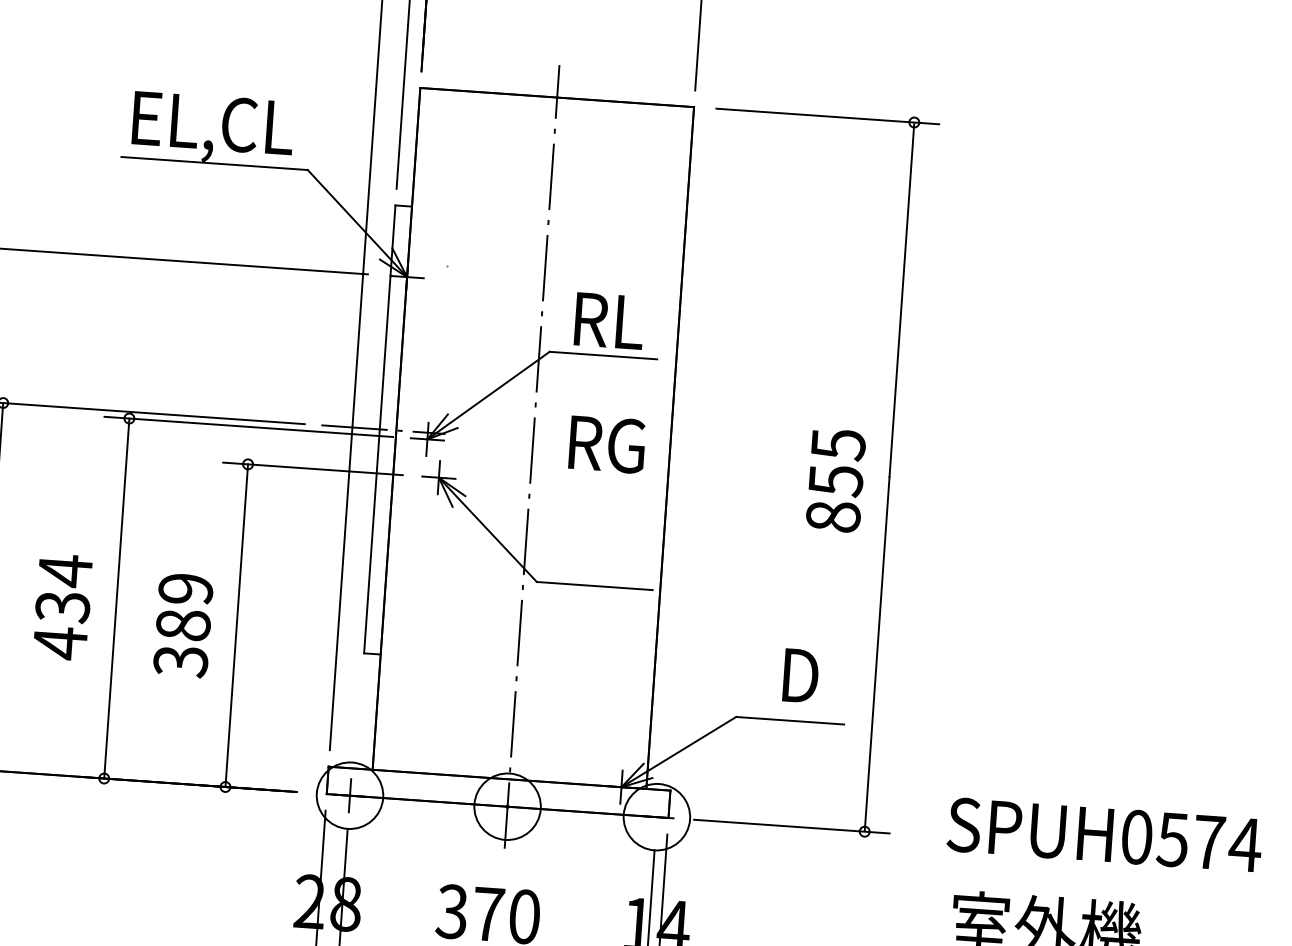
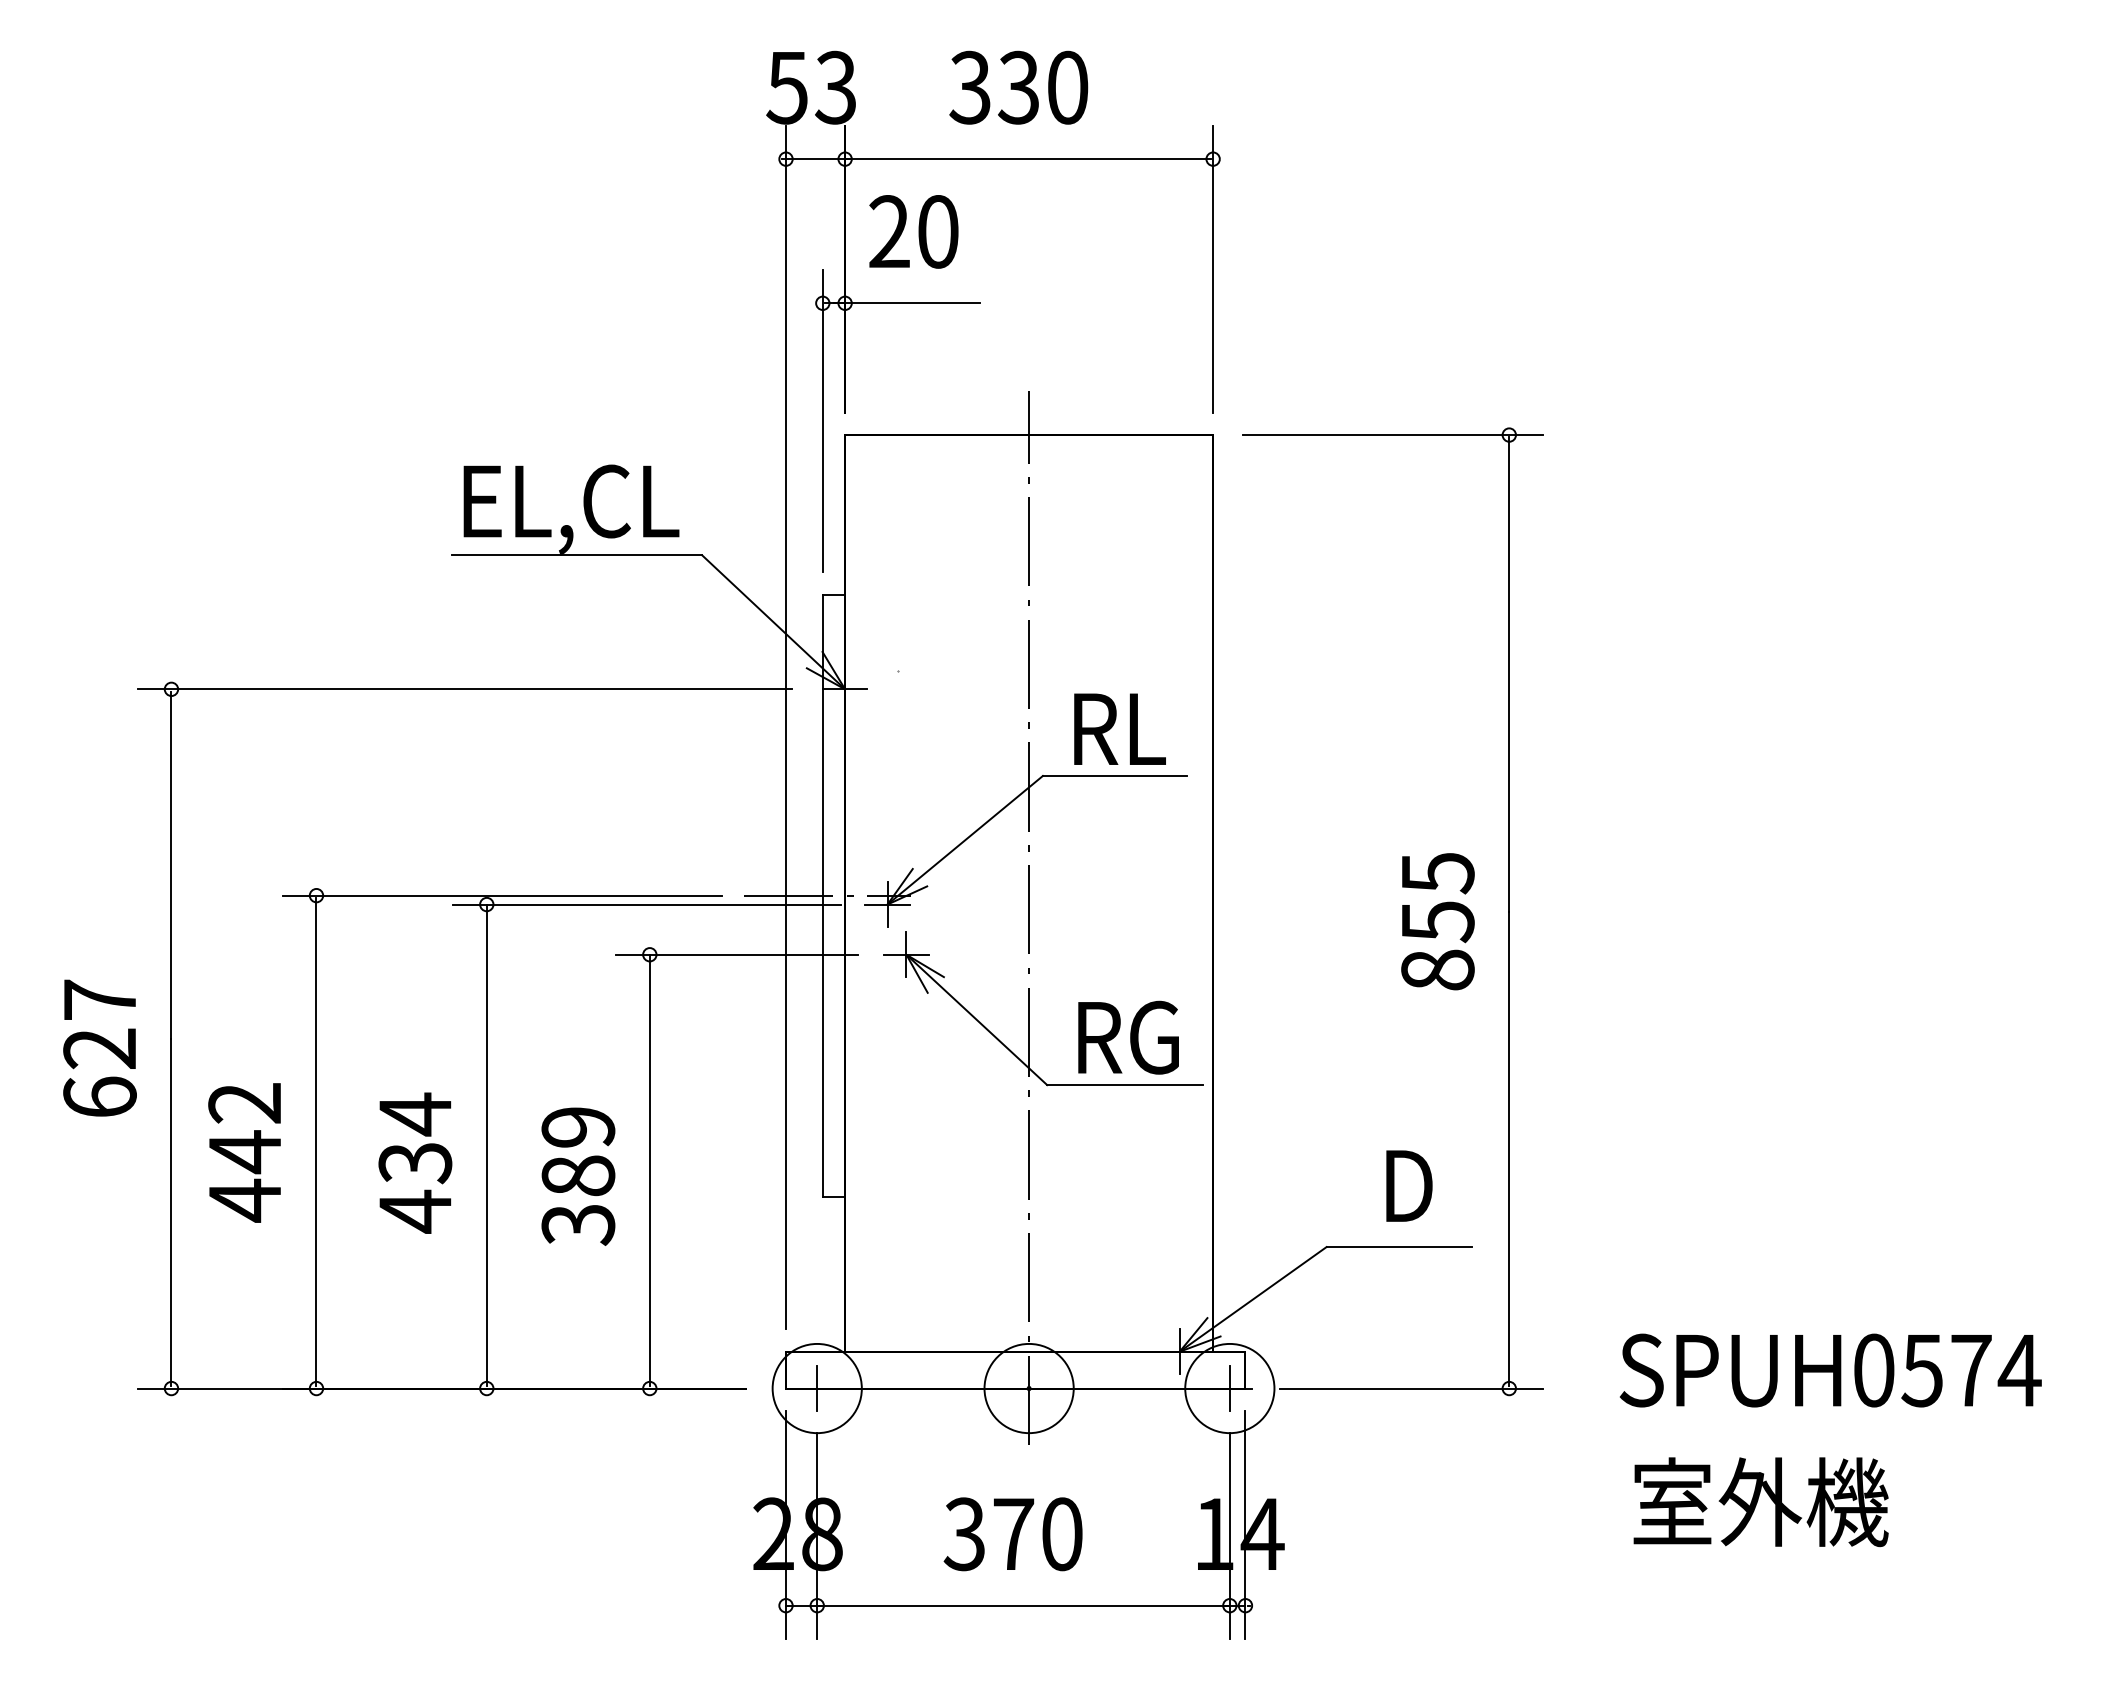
text: (607, 444) -> (1128, 1037), moved
line: (656, 817) -> (1229, 1388), added

